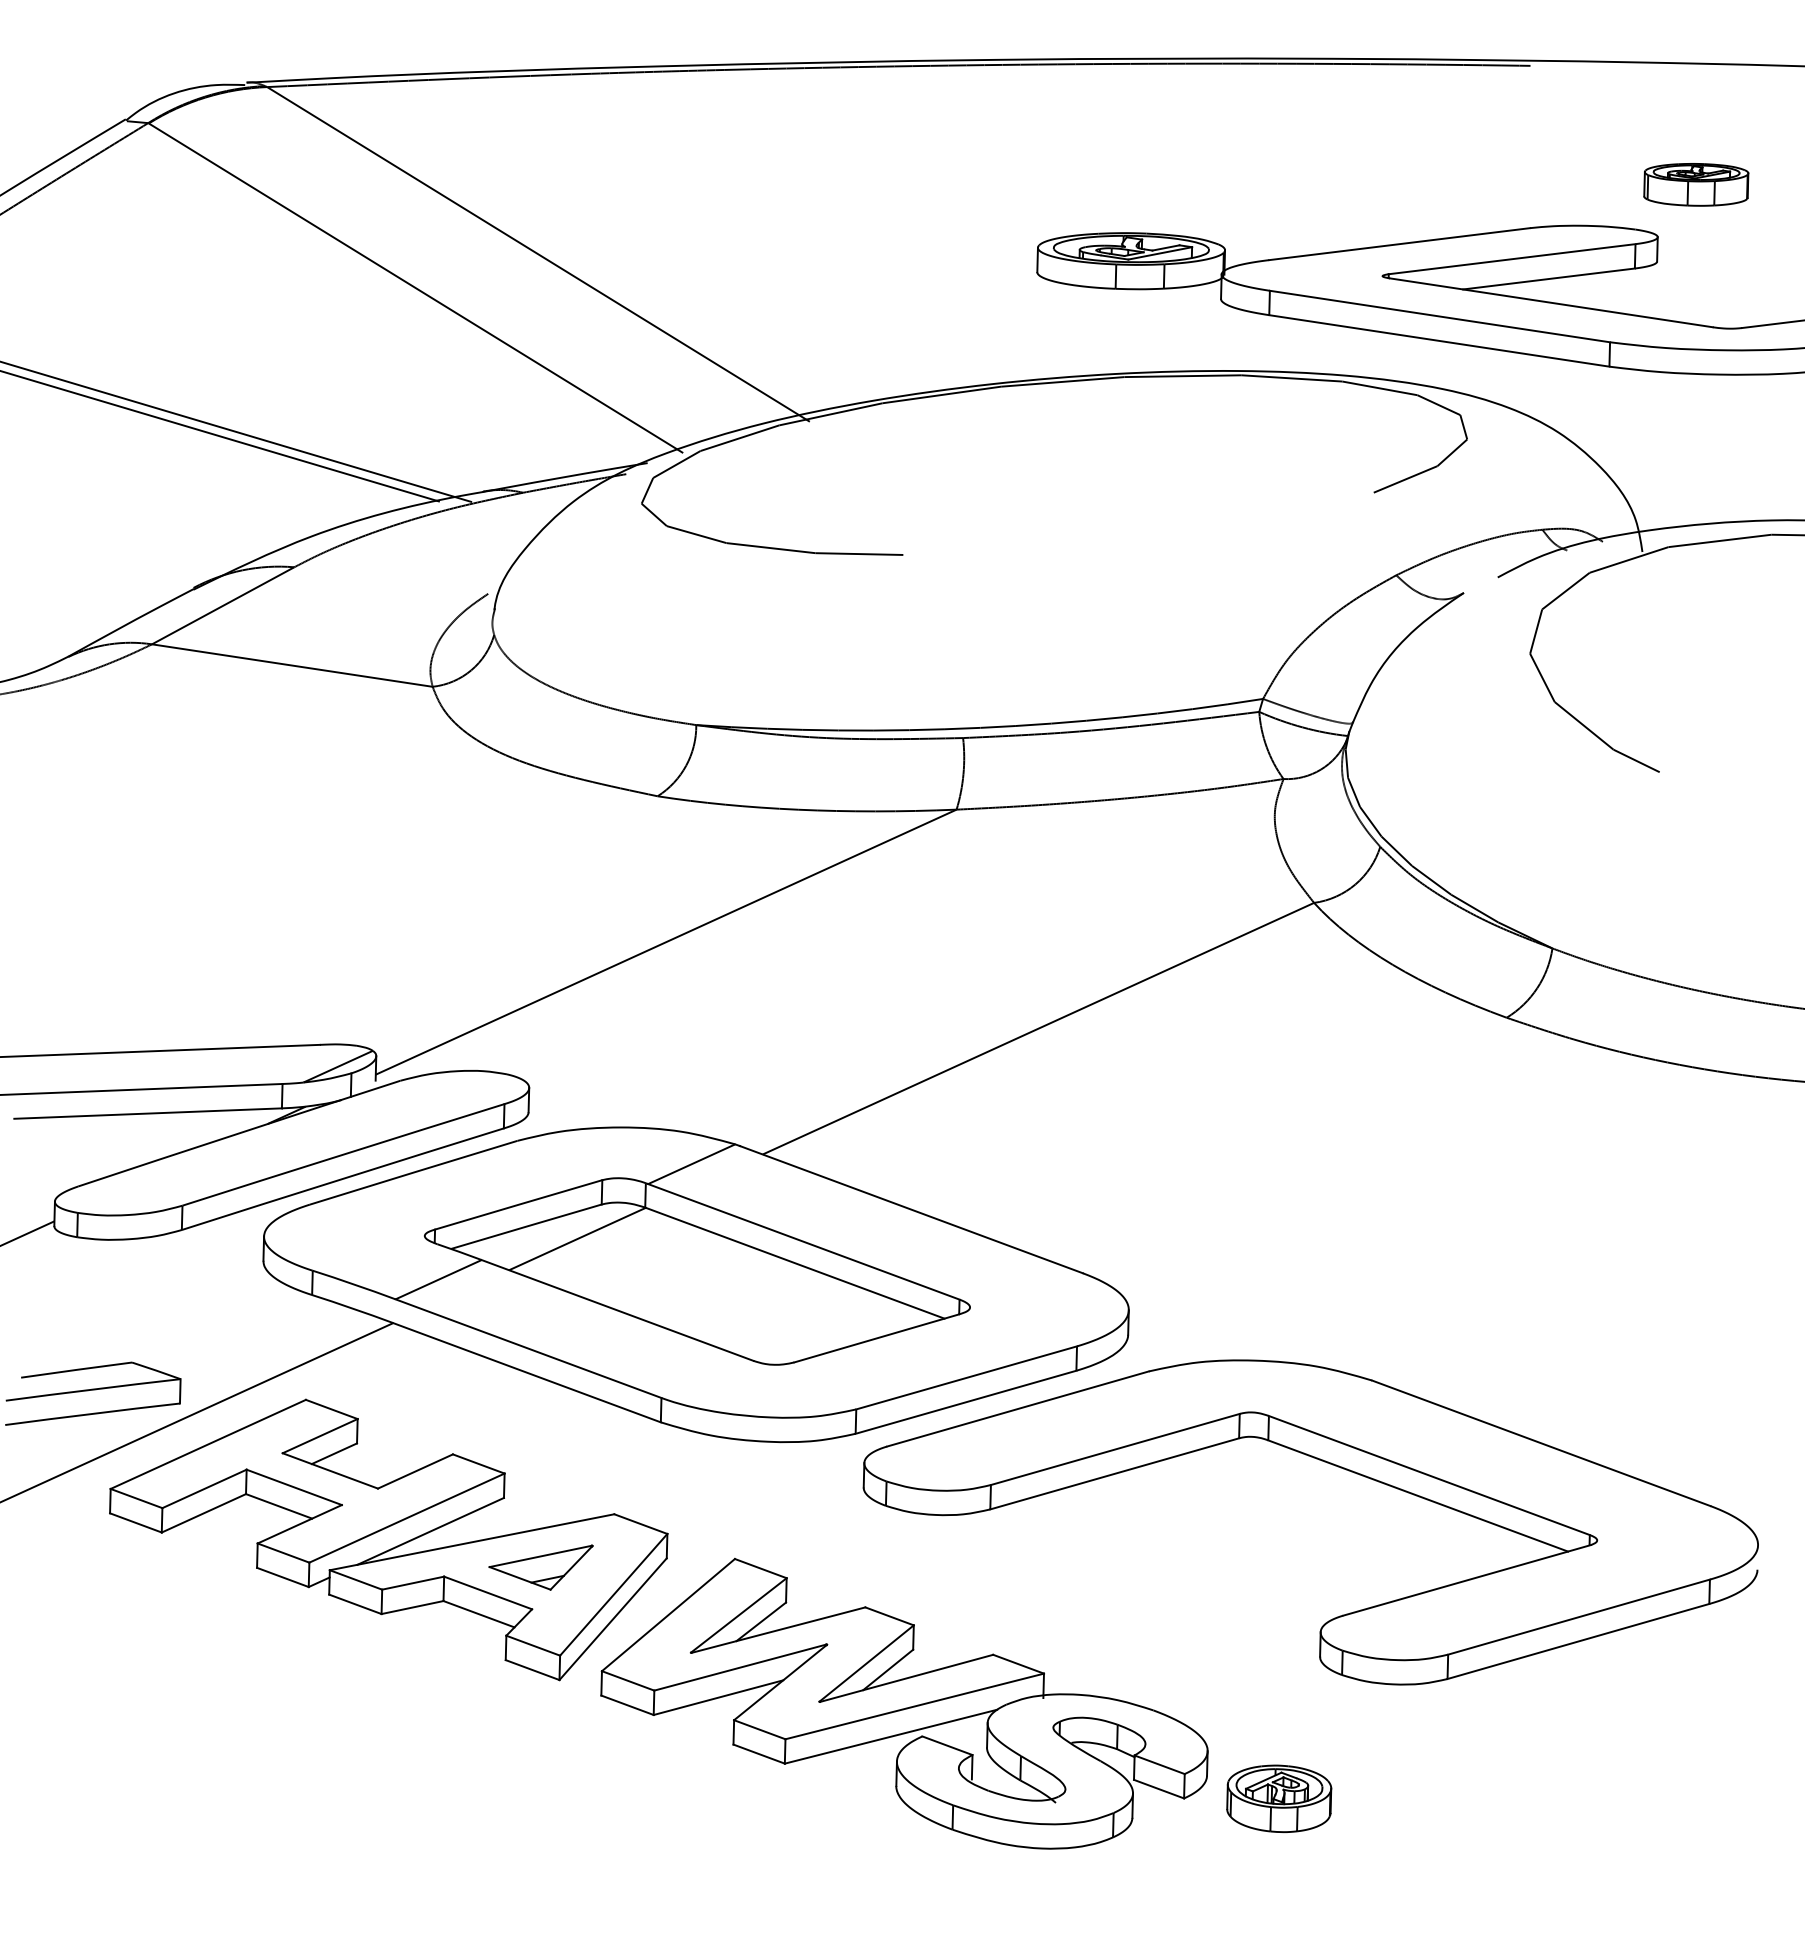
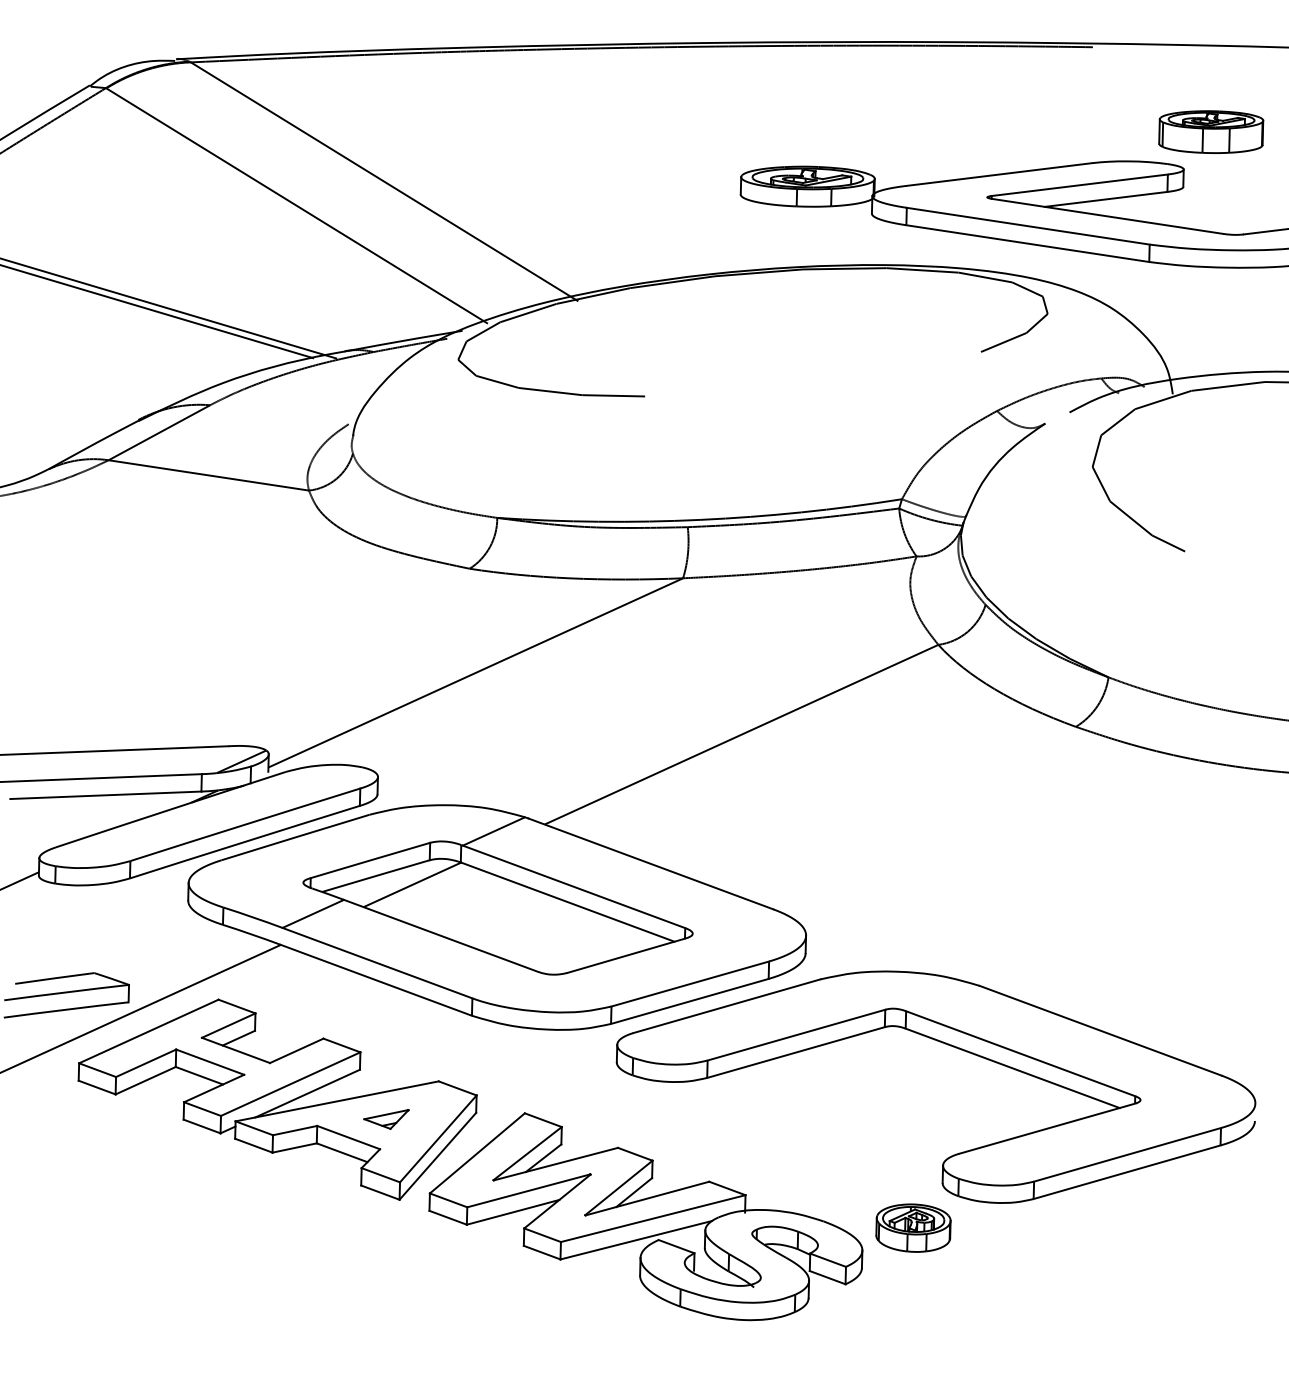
part: (1696, 184) -> (1211, 131), size x1.4
part: (540, 1567) -> (386, 1119), size x0.6
part: (1279, 1798) -> (913, 1227), moved

